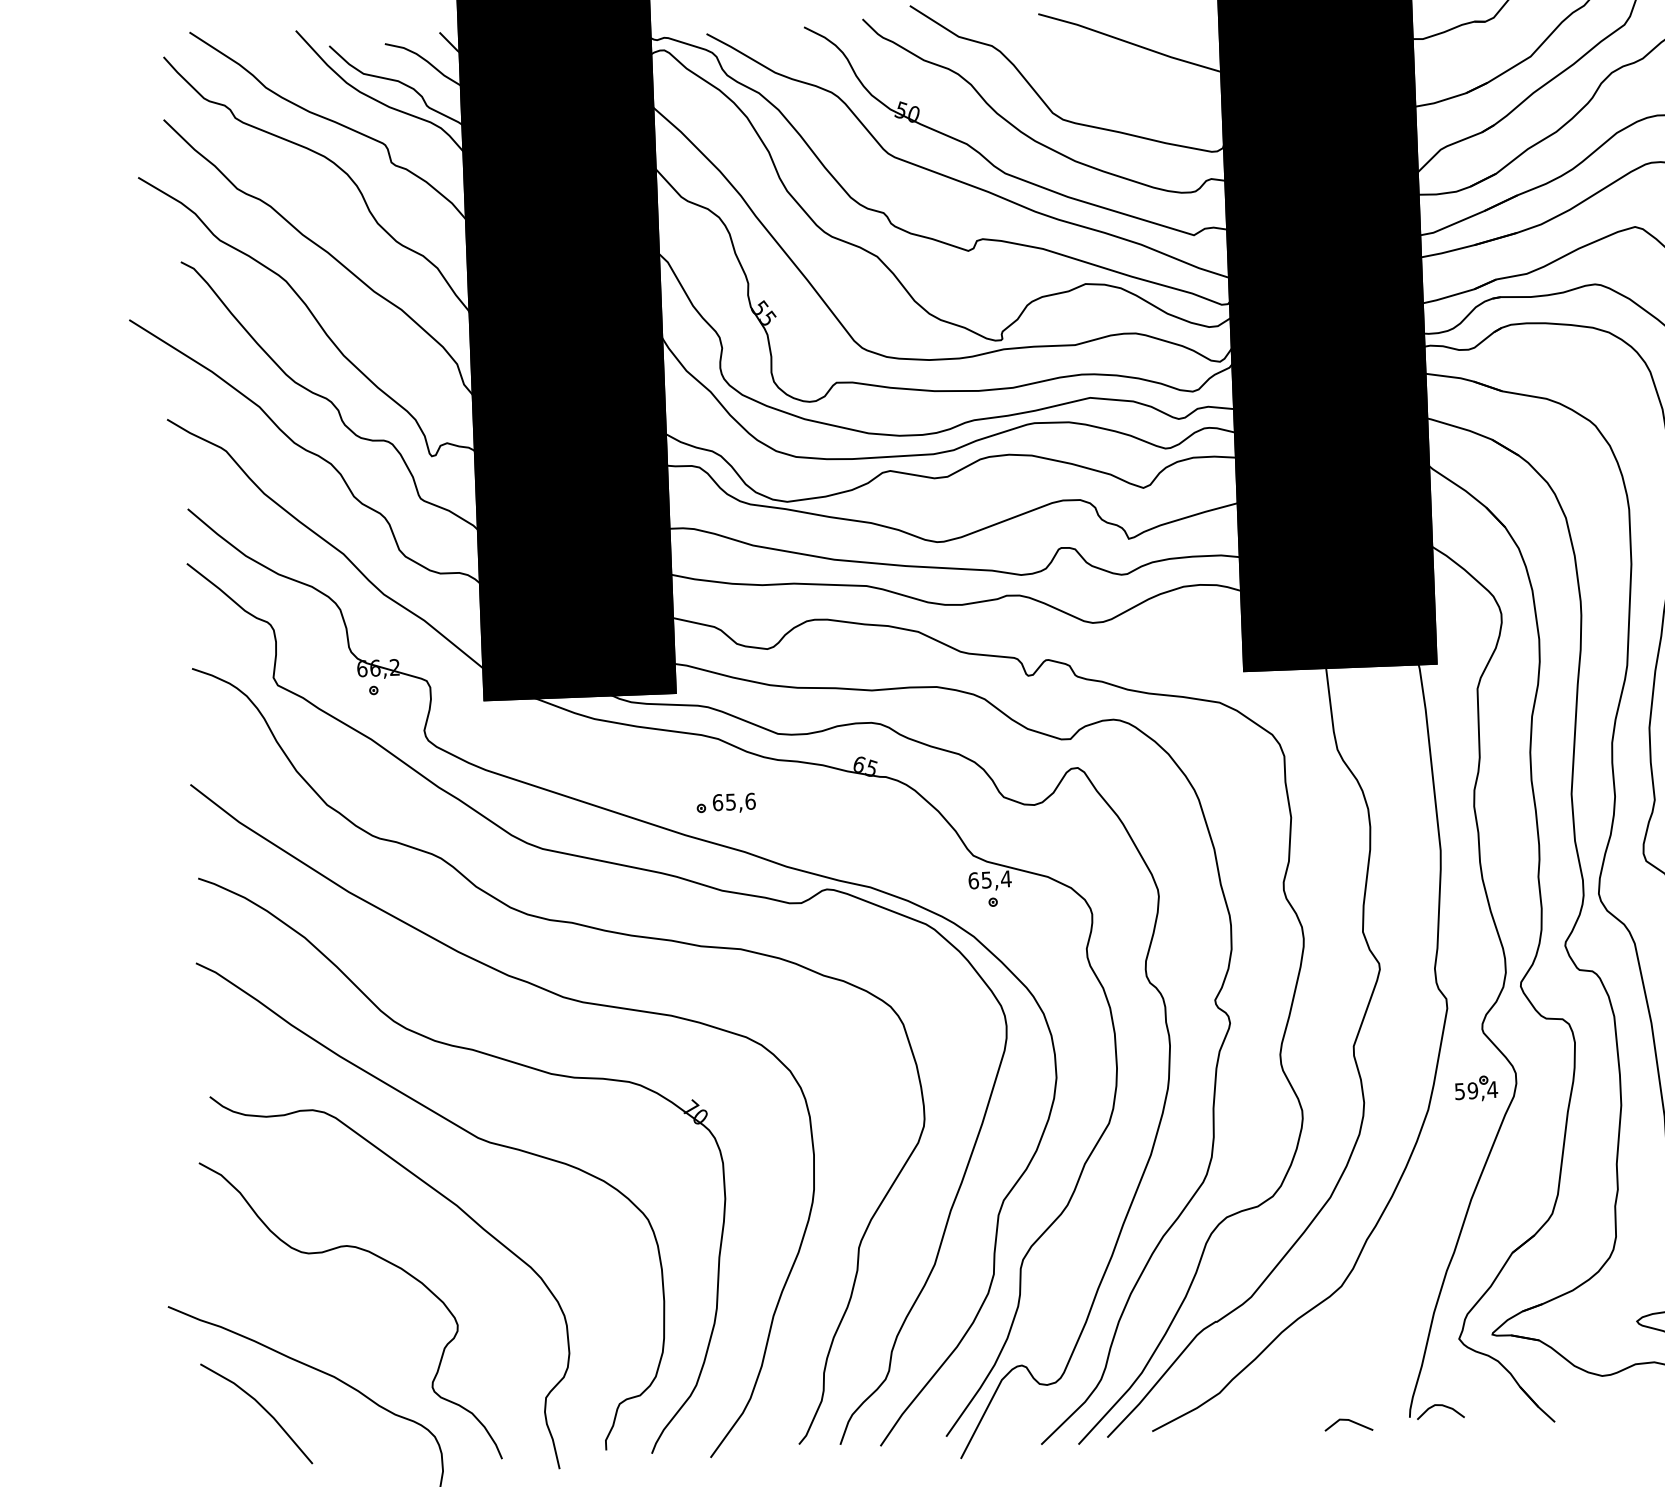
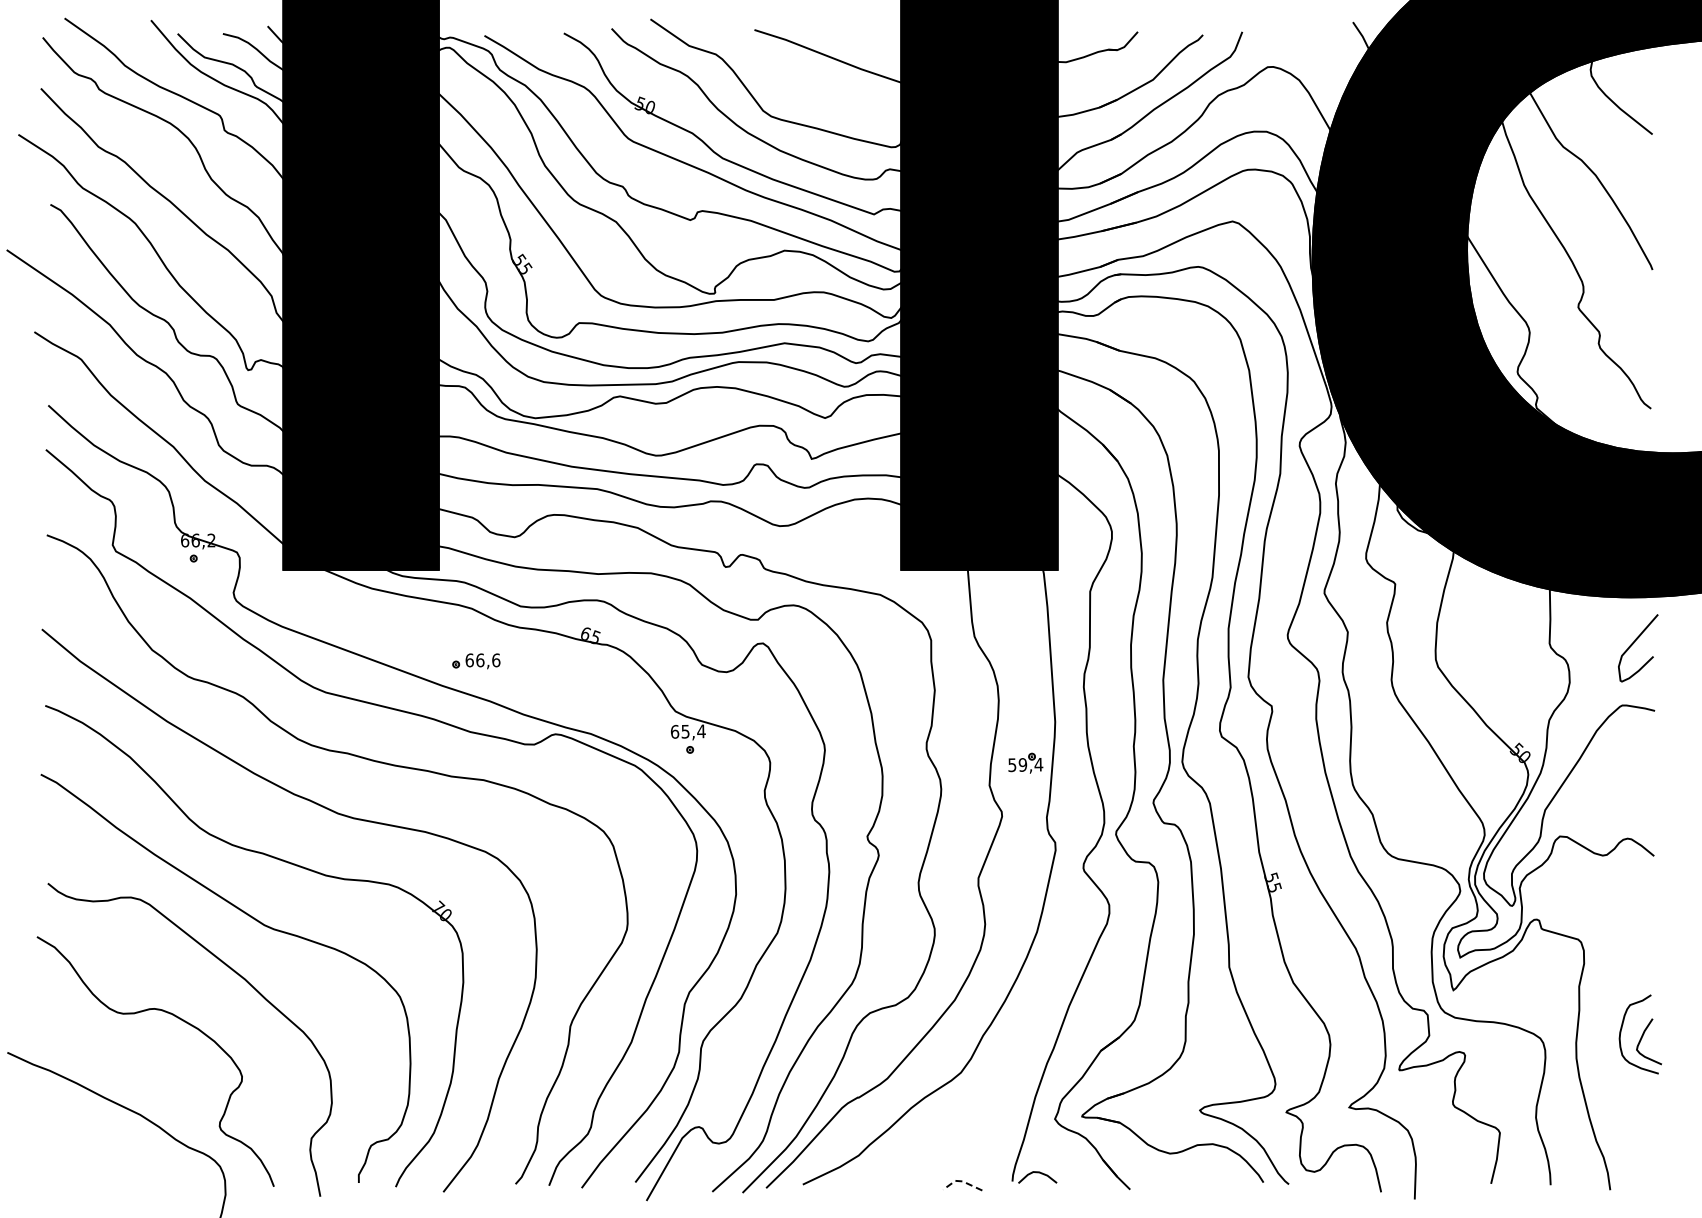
text: (731, 802) -> (480, 660), 65,6 -> 66,6
part: (1476, 1087) -> (1025, 762), moved
line: (261, 1407) -> (80, 1137), removed
line: (1347, 1420) -> (961, 1181), solid -> dashed

